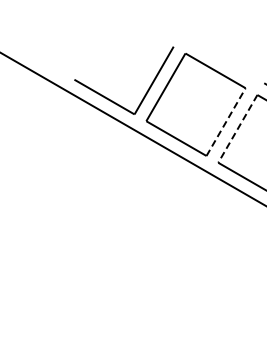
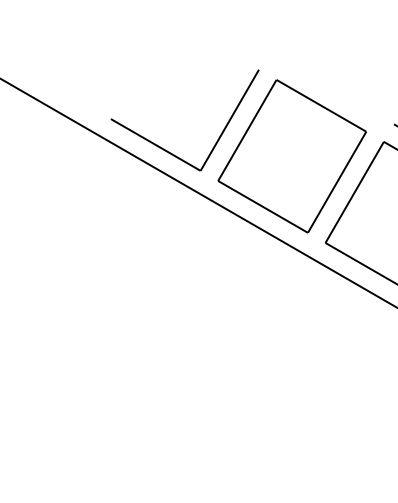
line: (226, 121) -> (337, 181), dashed -> solid
line: (237, 129) -> (354, 193), dashed -> solid

